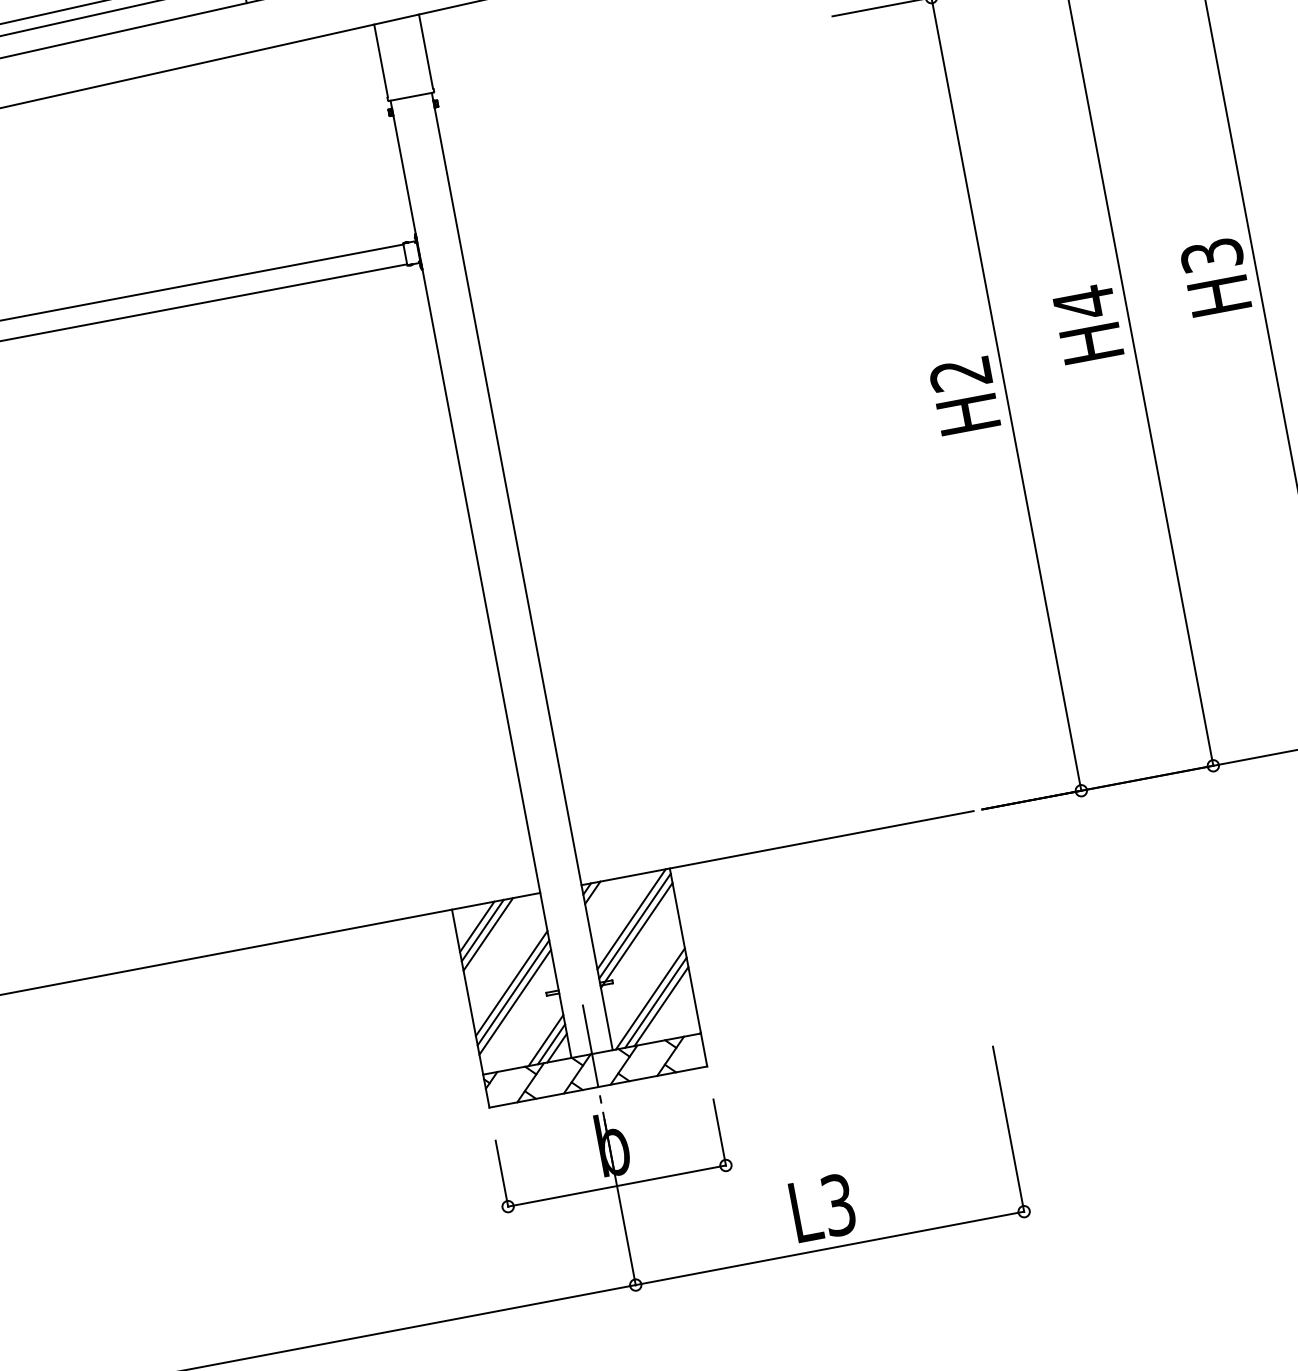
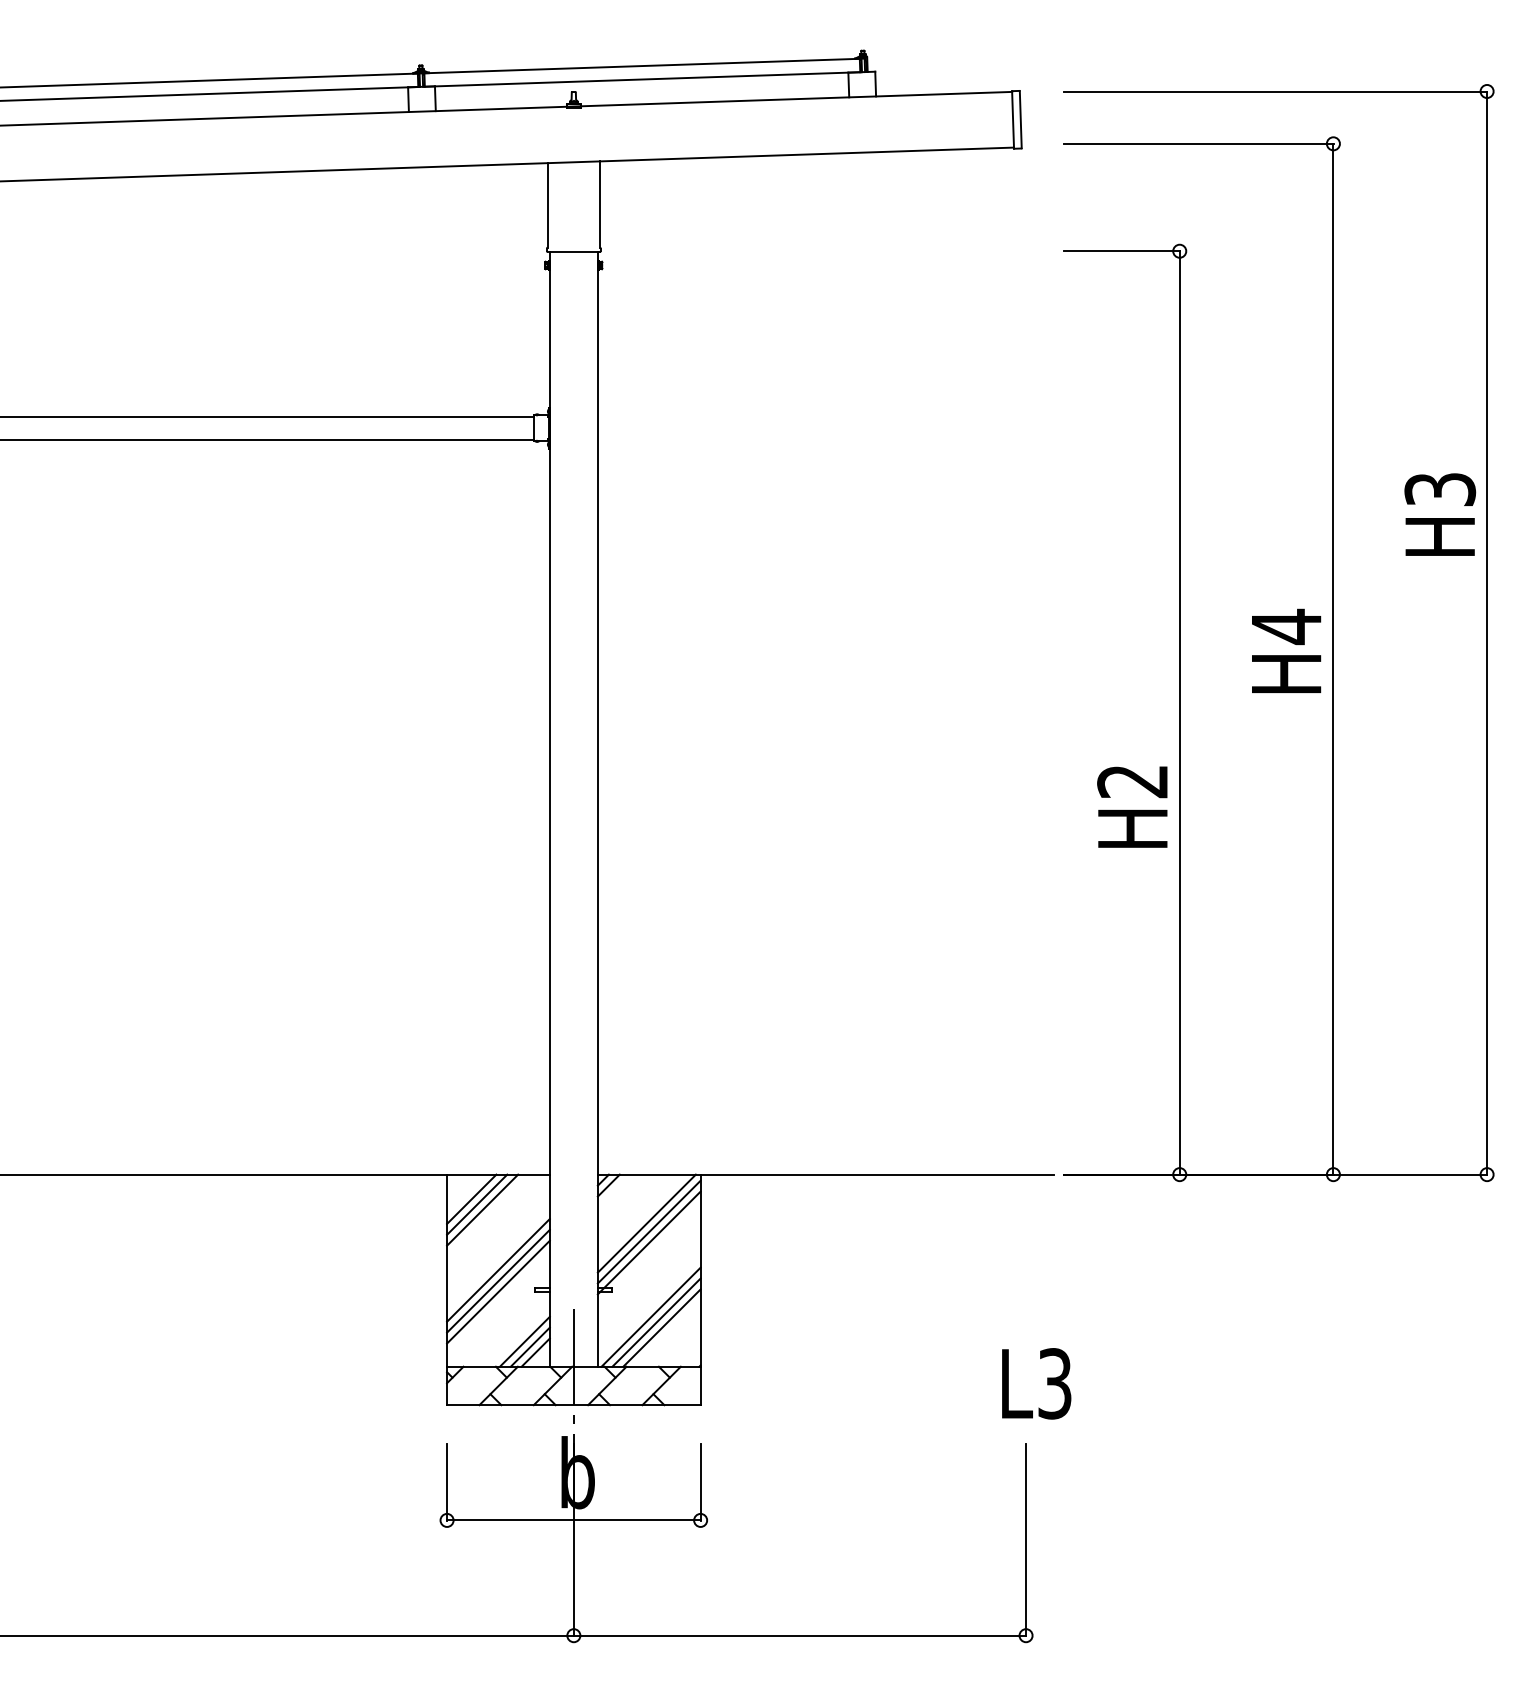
text: (1216, 276) -> (1440, 514), moved
text: (964, 395) -> (1132, 806), moved
text: (822, 1207) -> (1036, 1383), moved

